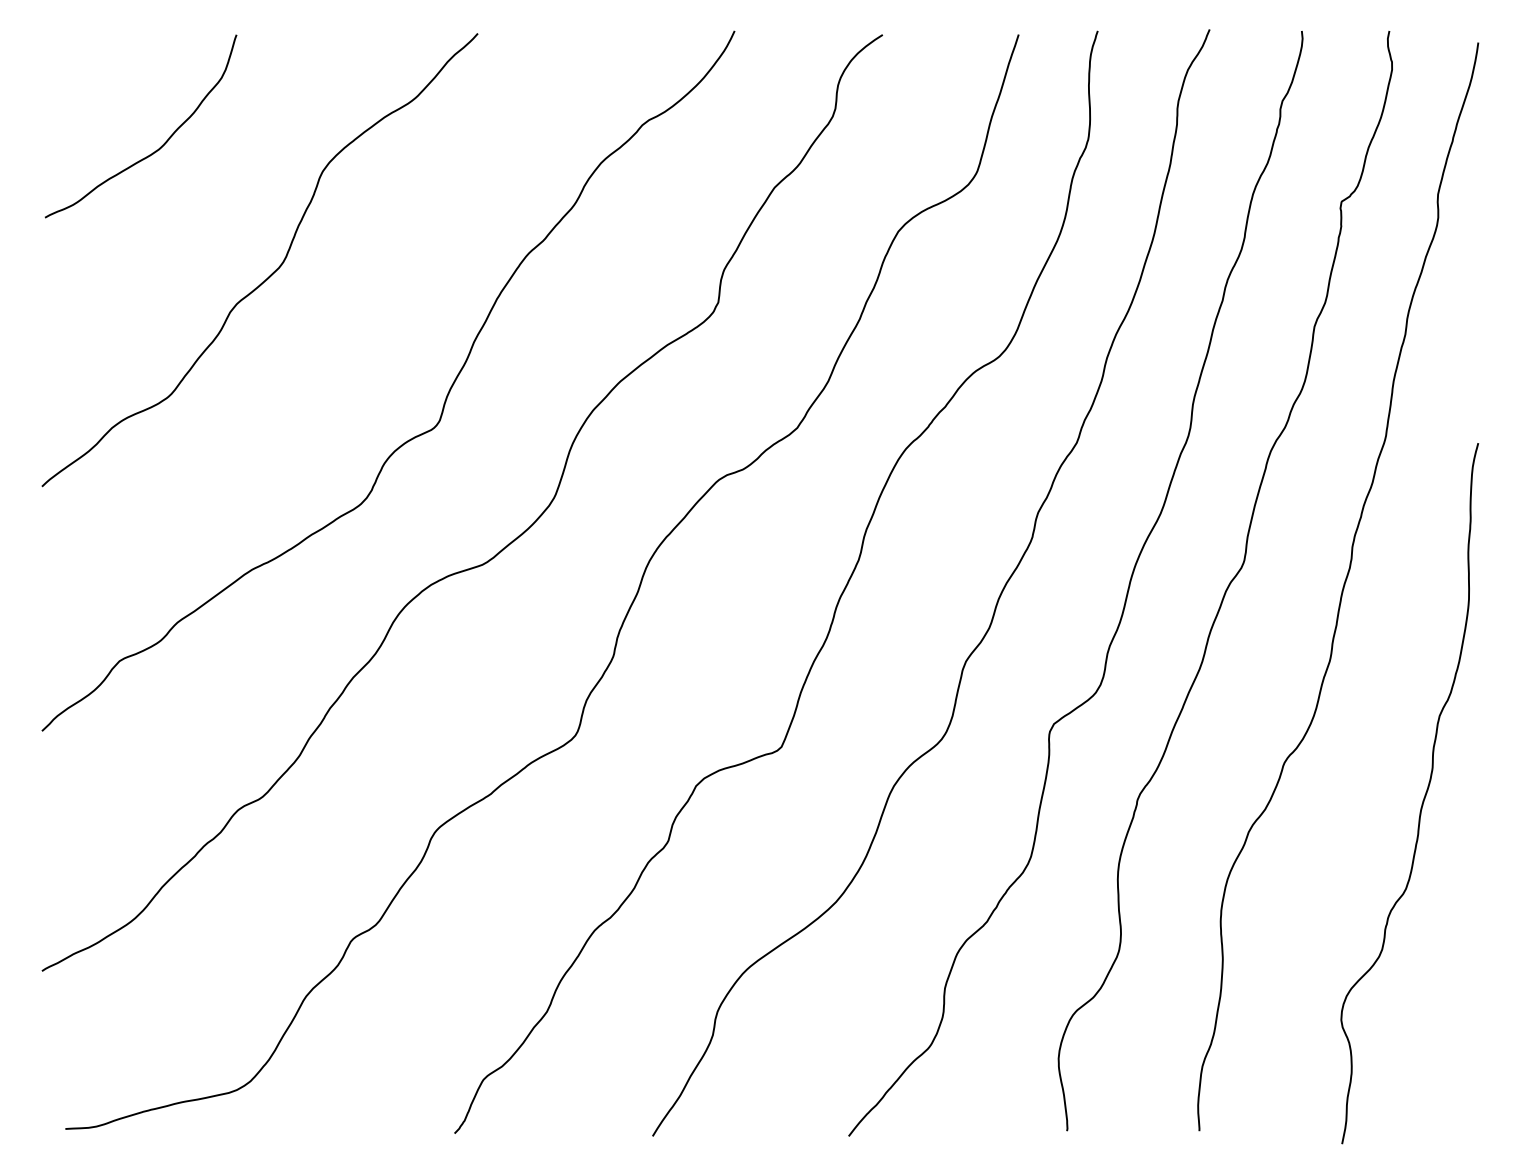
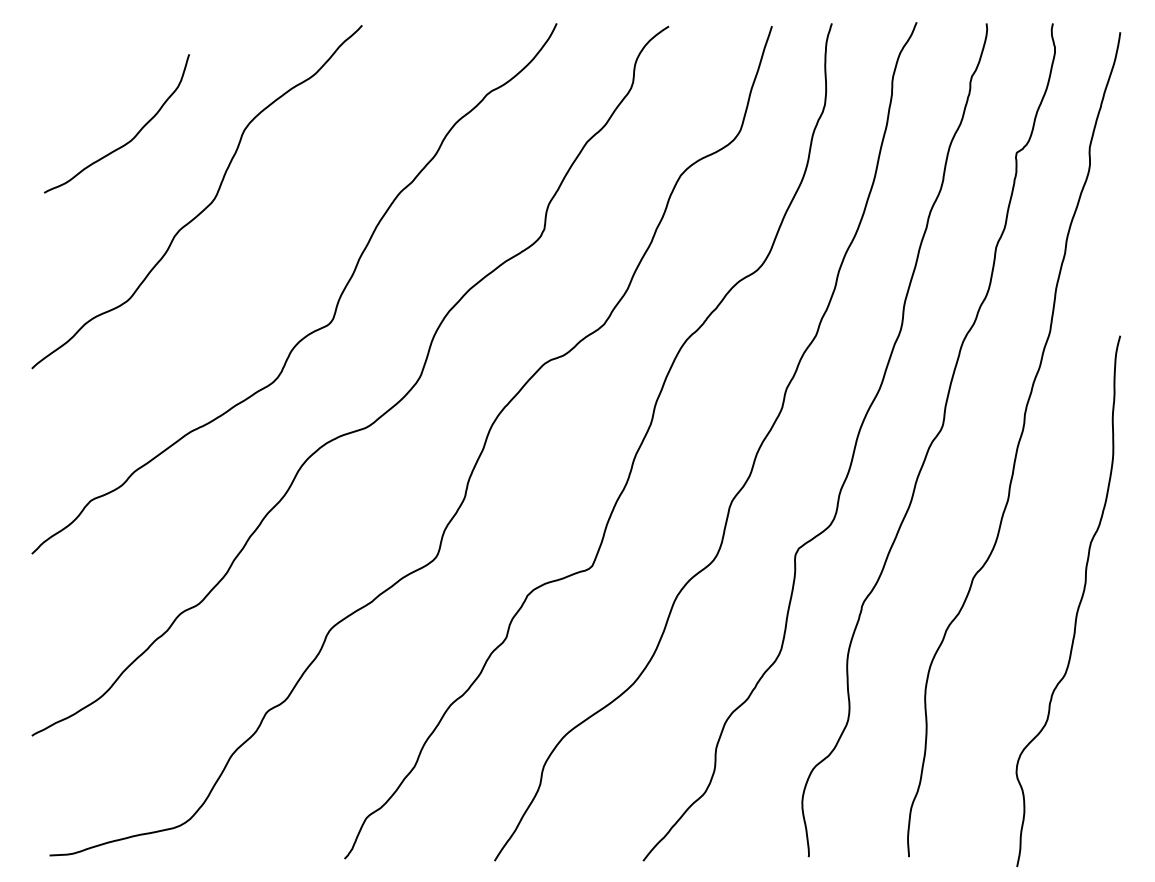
curve: (158, 147) -> (130, 139), moved

